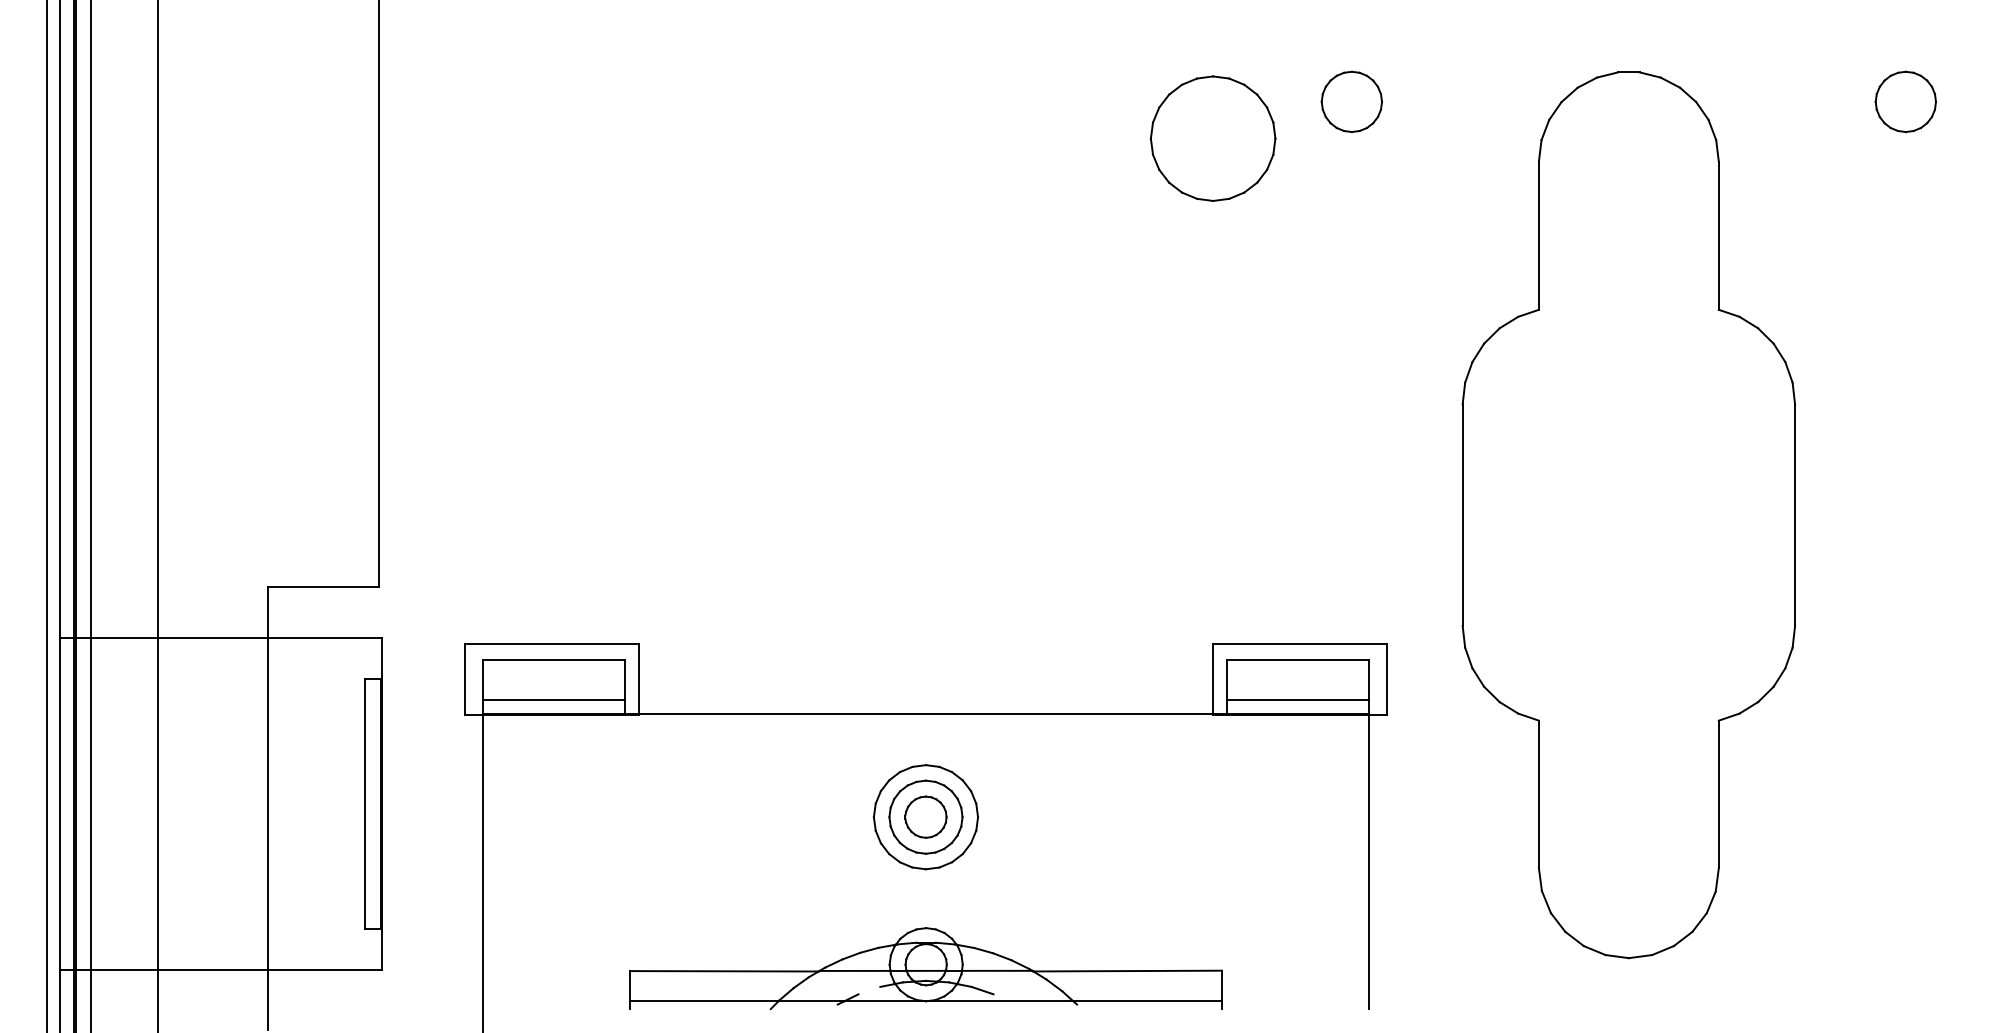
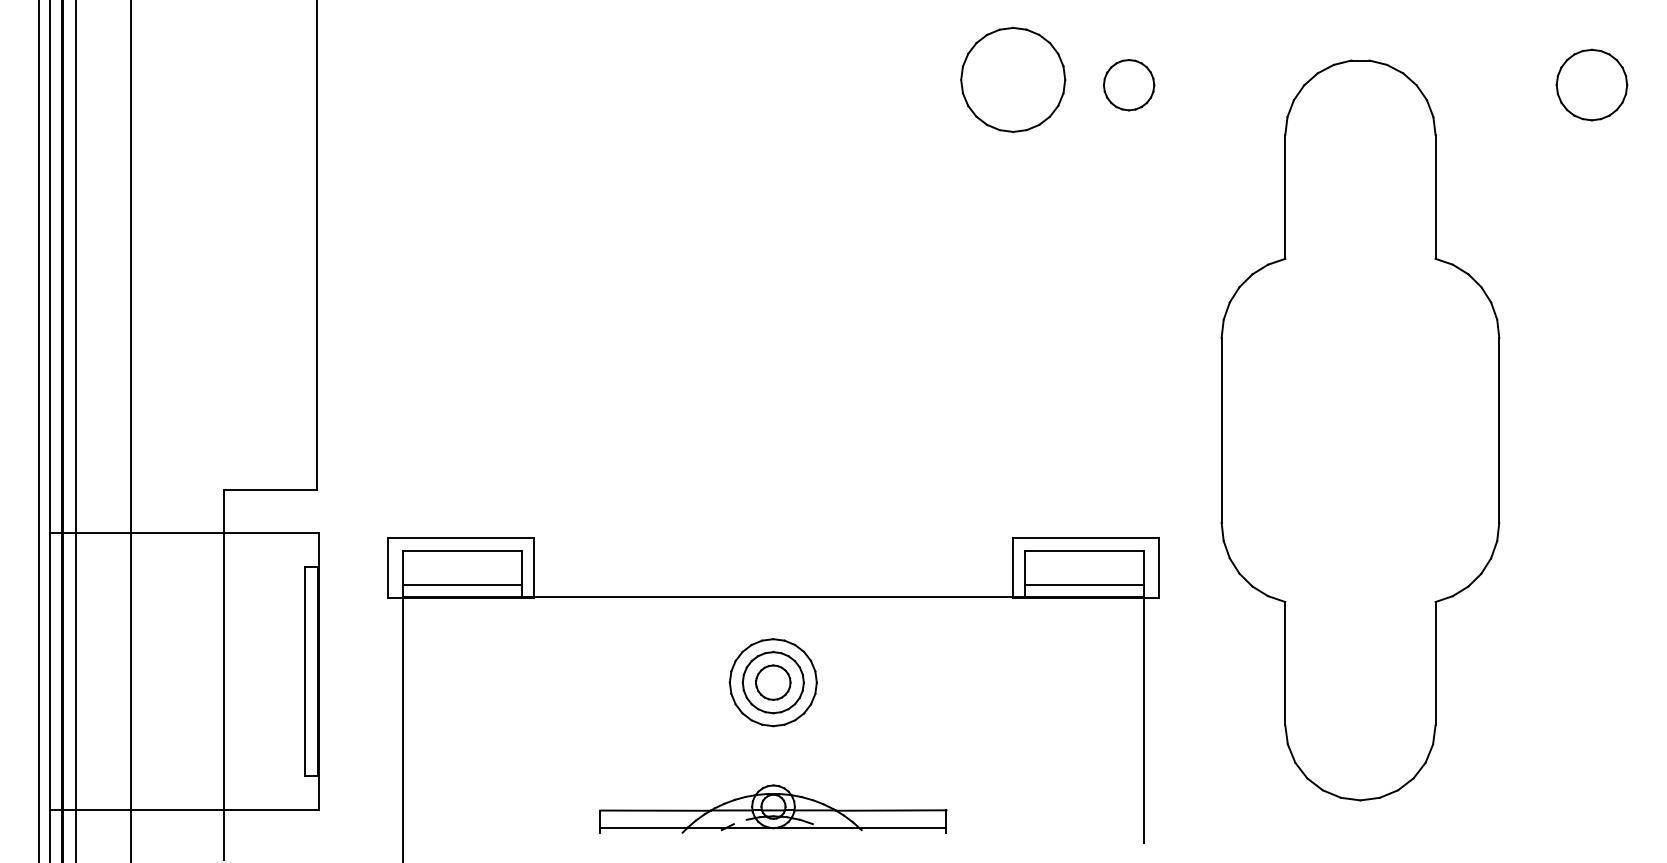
part: (1905, 102) -> (1591, 85), size x1.4
part: (1213, 138) -> (1013, 79), moved
part: (926, 967) -> (773, 808), size x0.7

